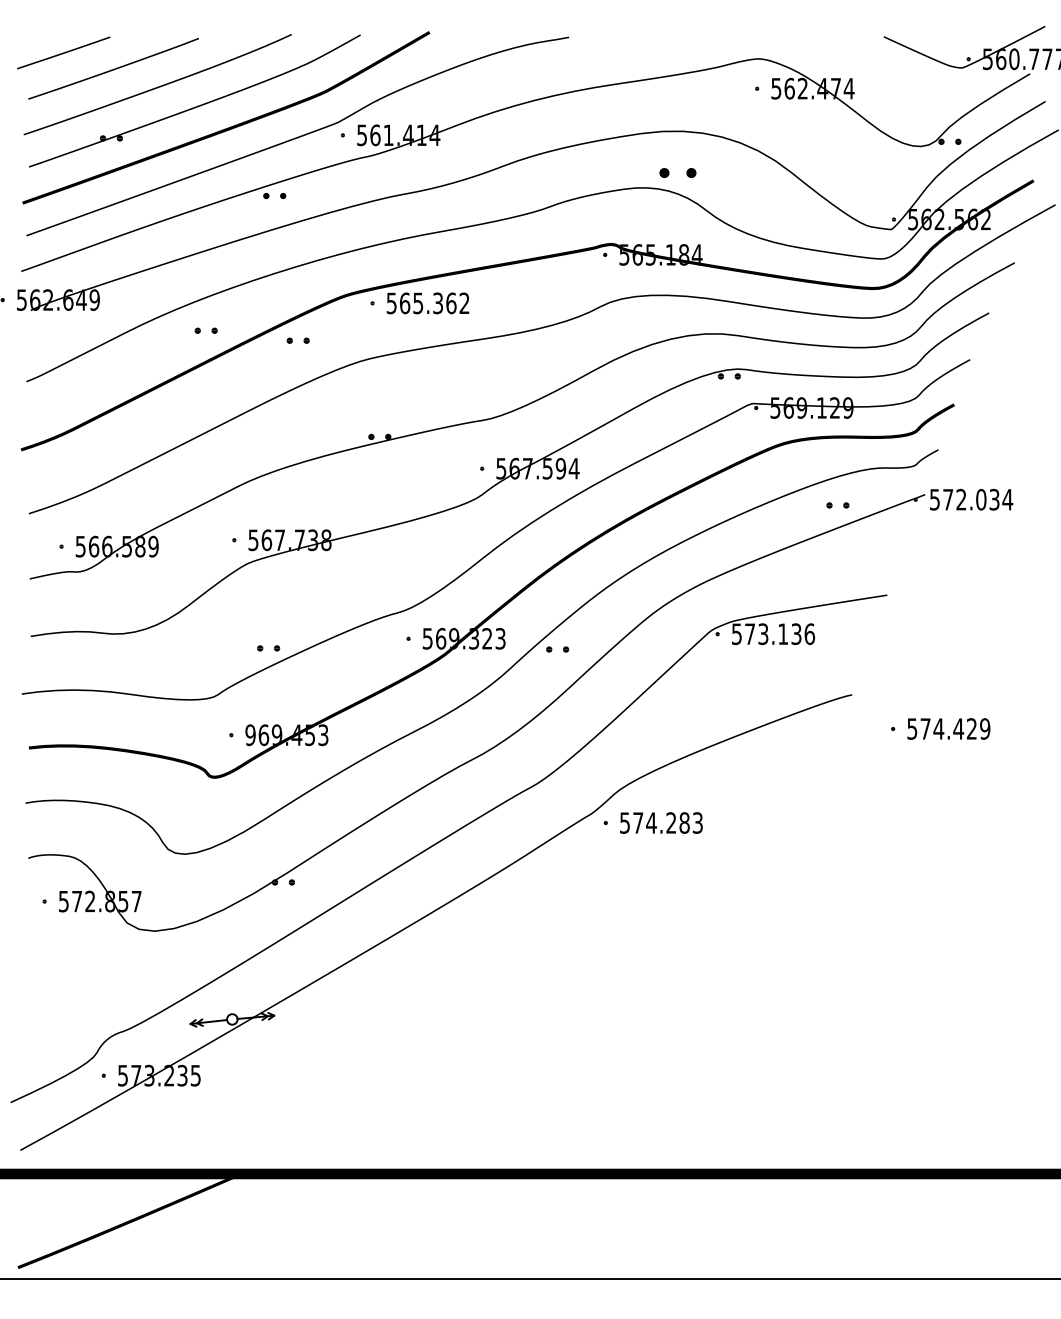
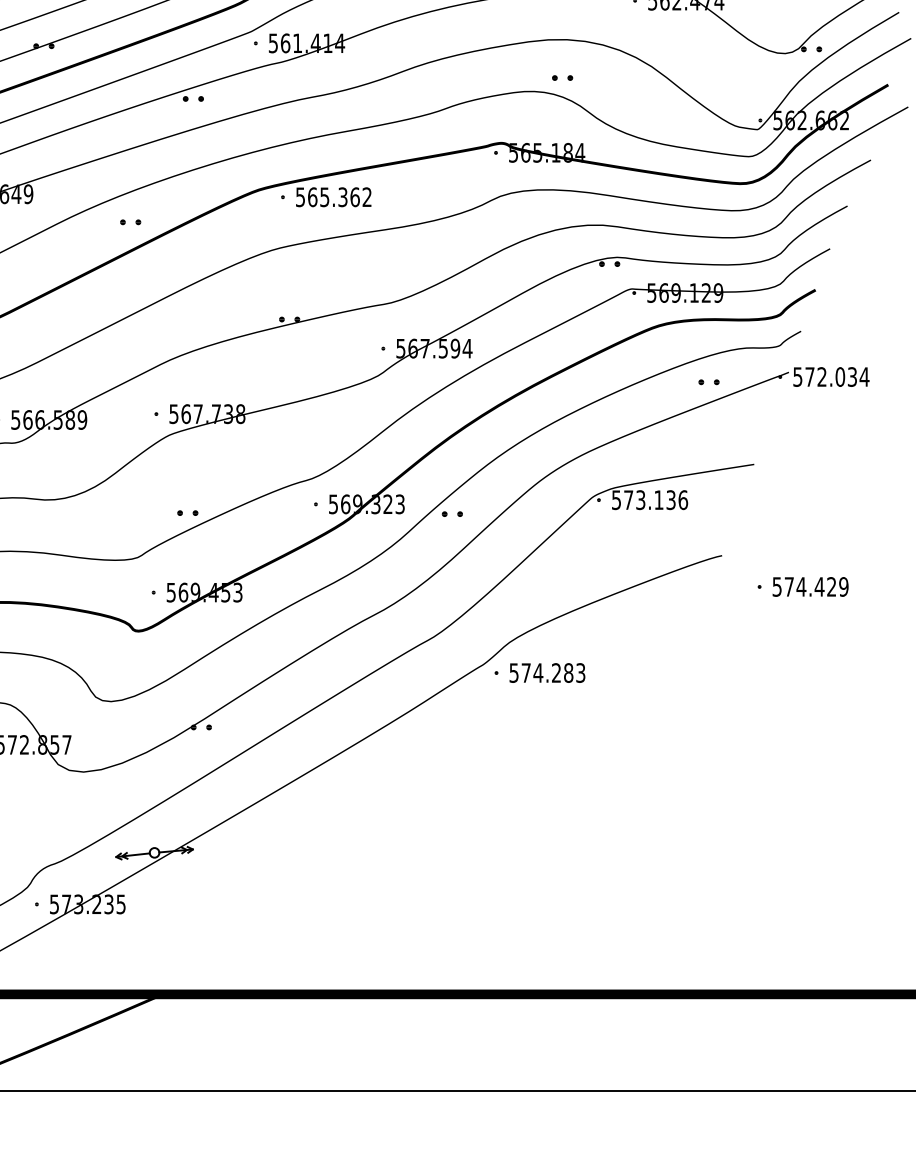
part: (677, 173) -> (562, 78), size x0.62
text: (959, 219) -> (820, 120), 562.562 -> 562.662
part: (297, 340) -> (214, 231), removed
text: (250, 734) -> (171, 591), 969.453 -> 569.453

